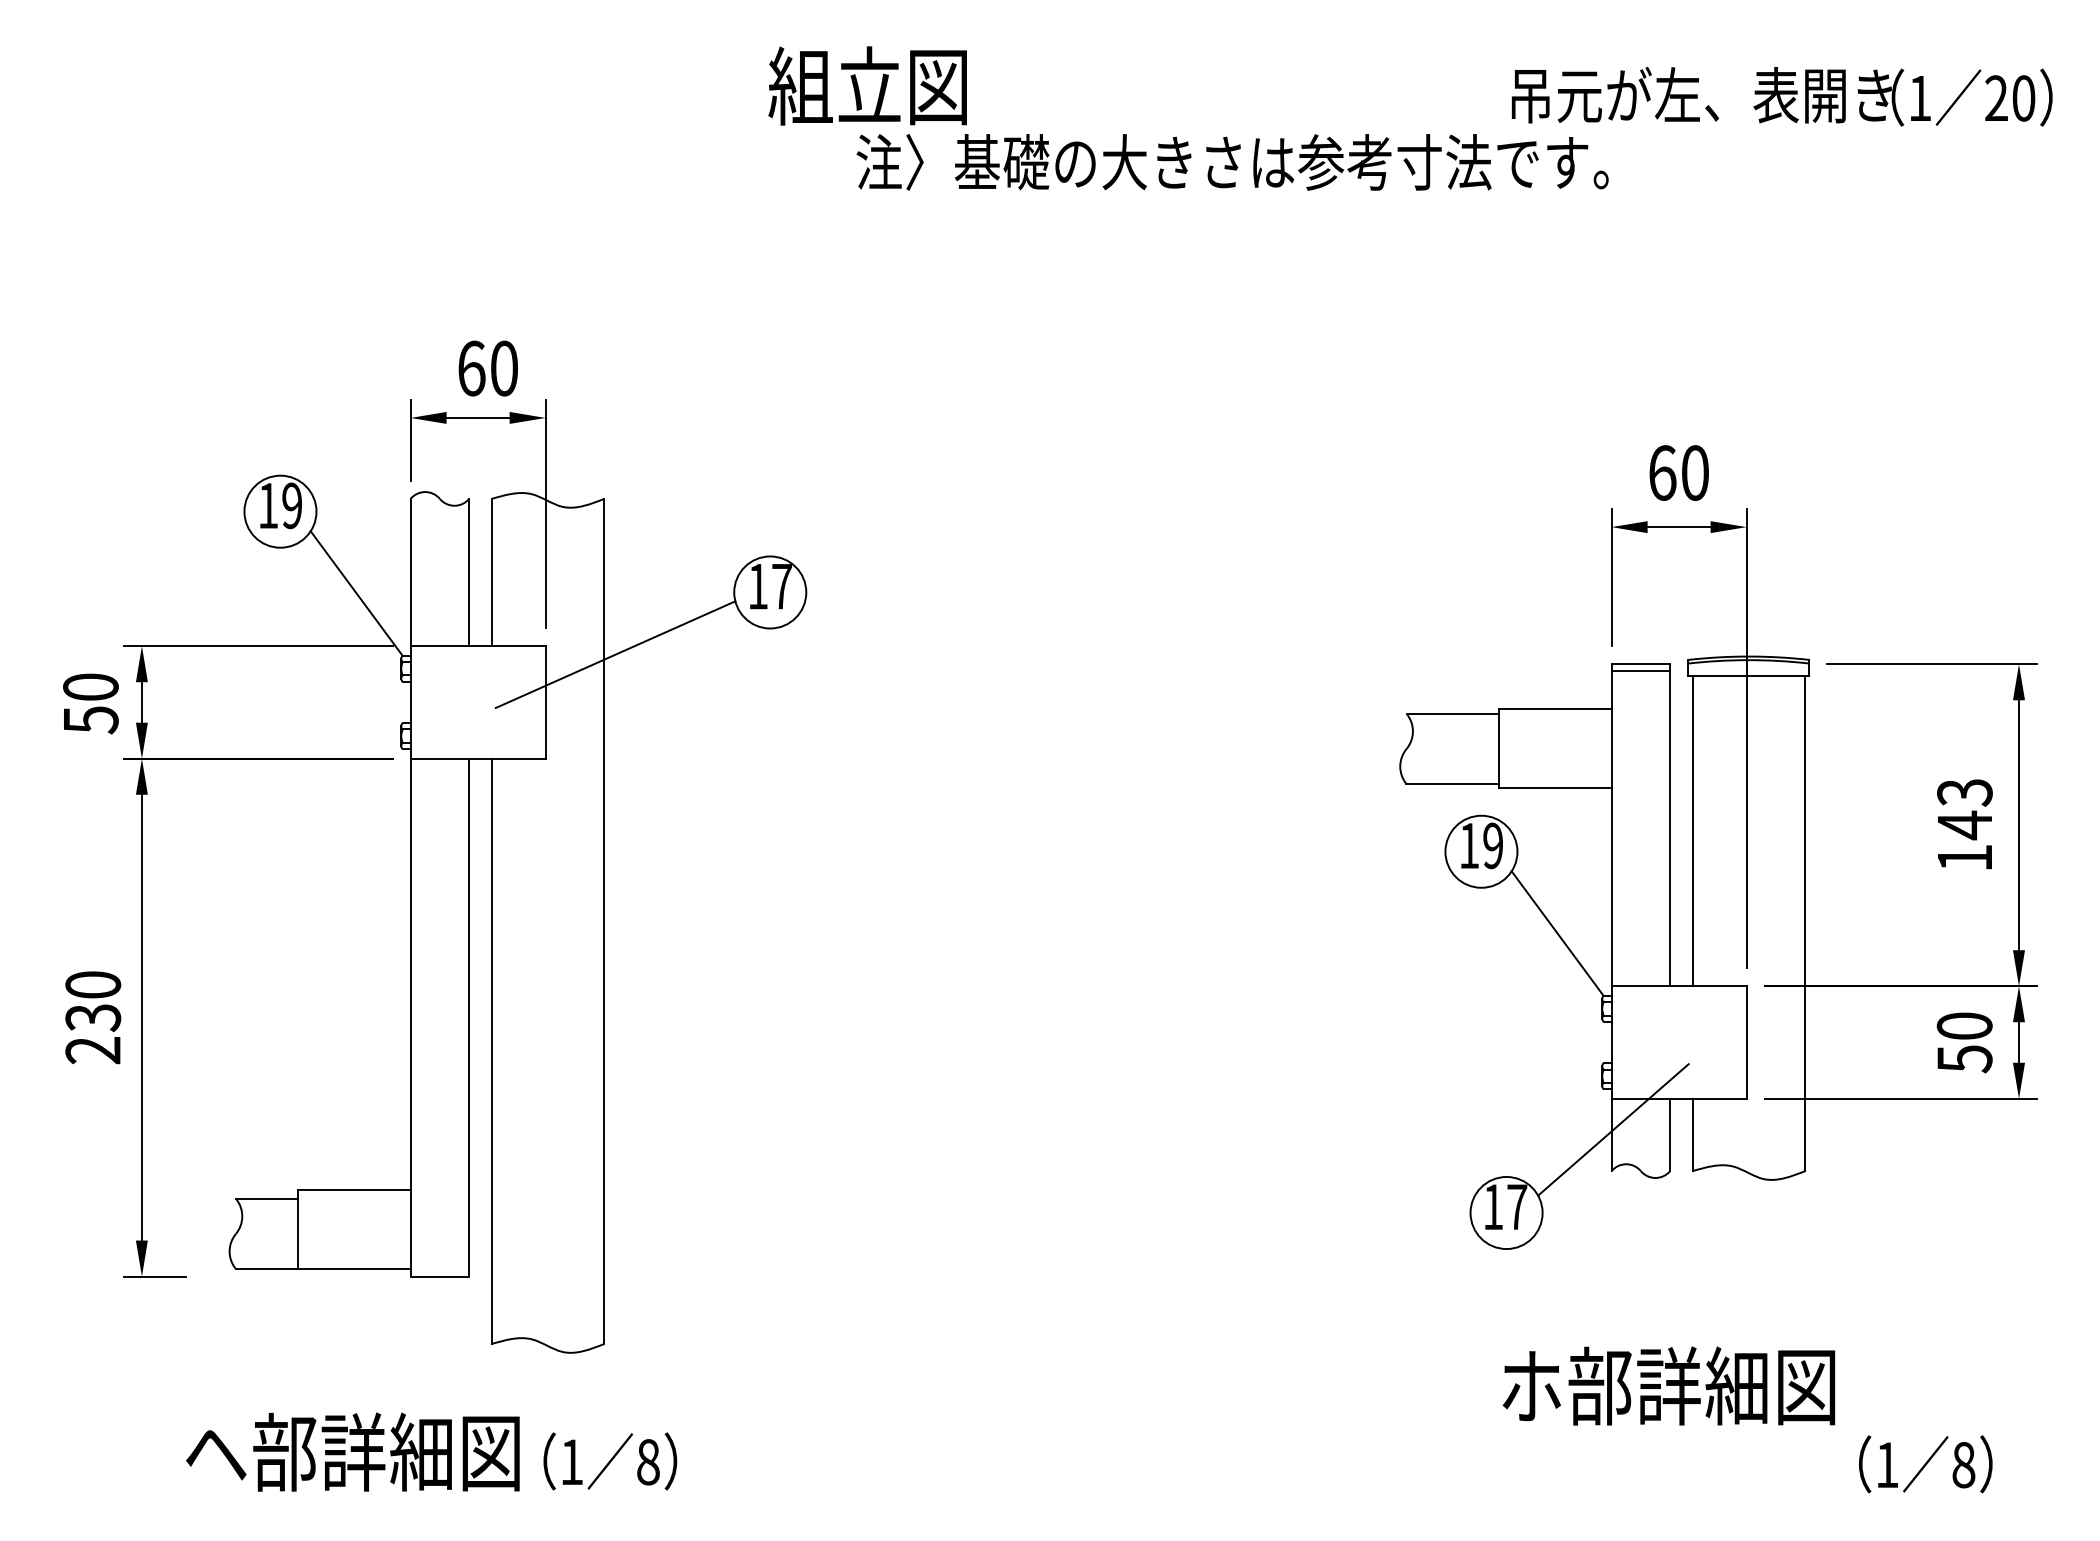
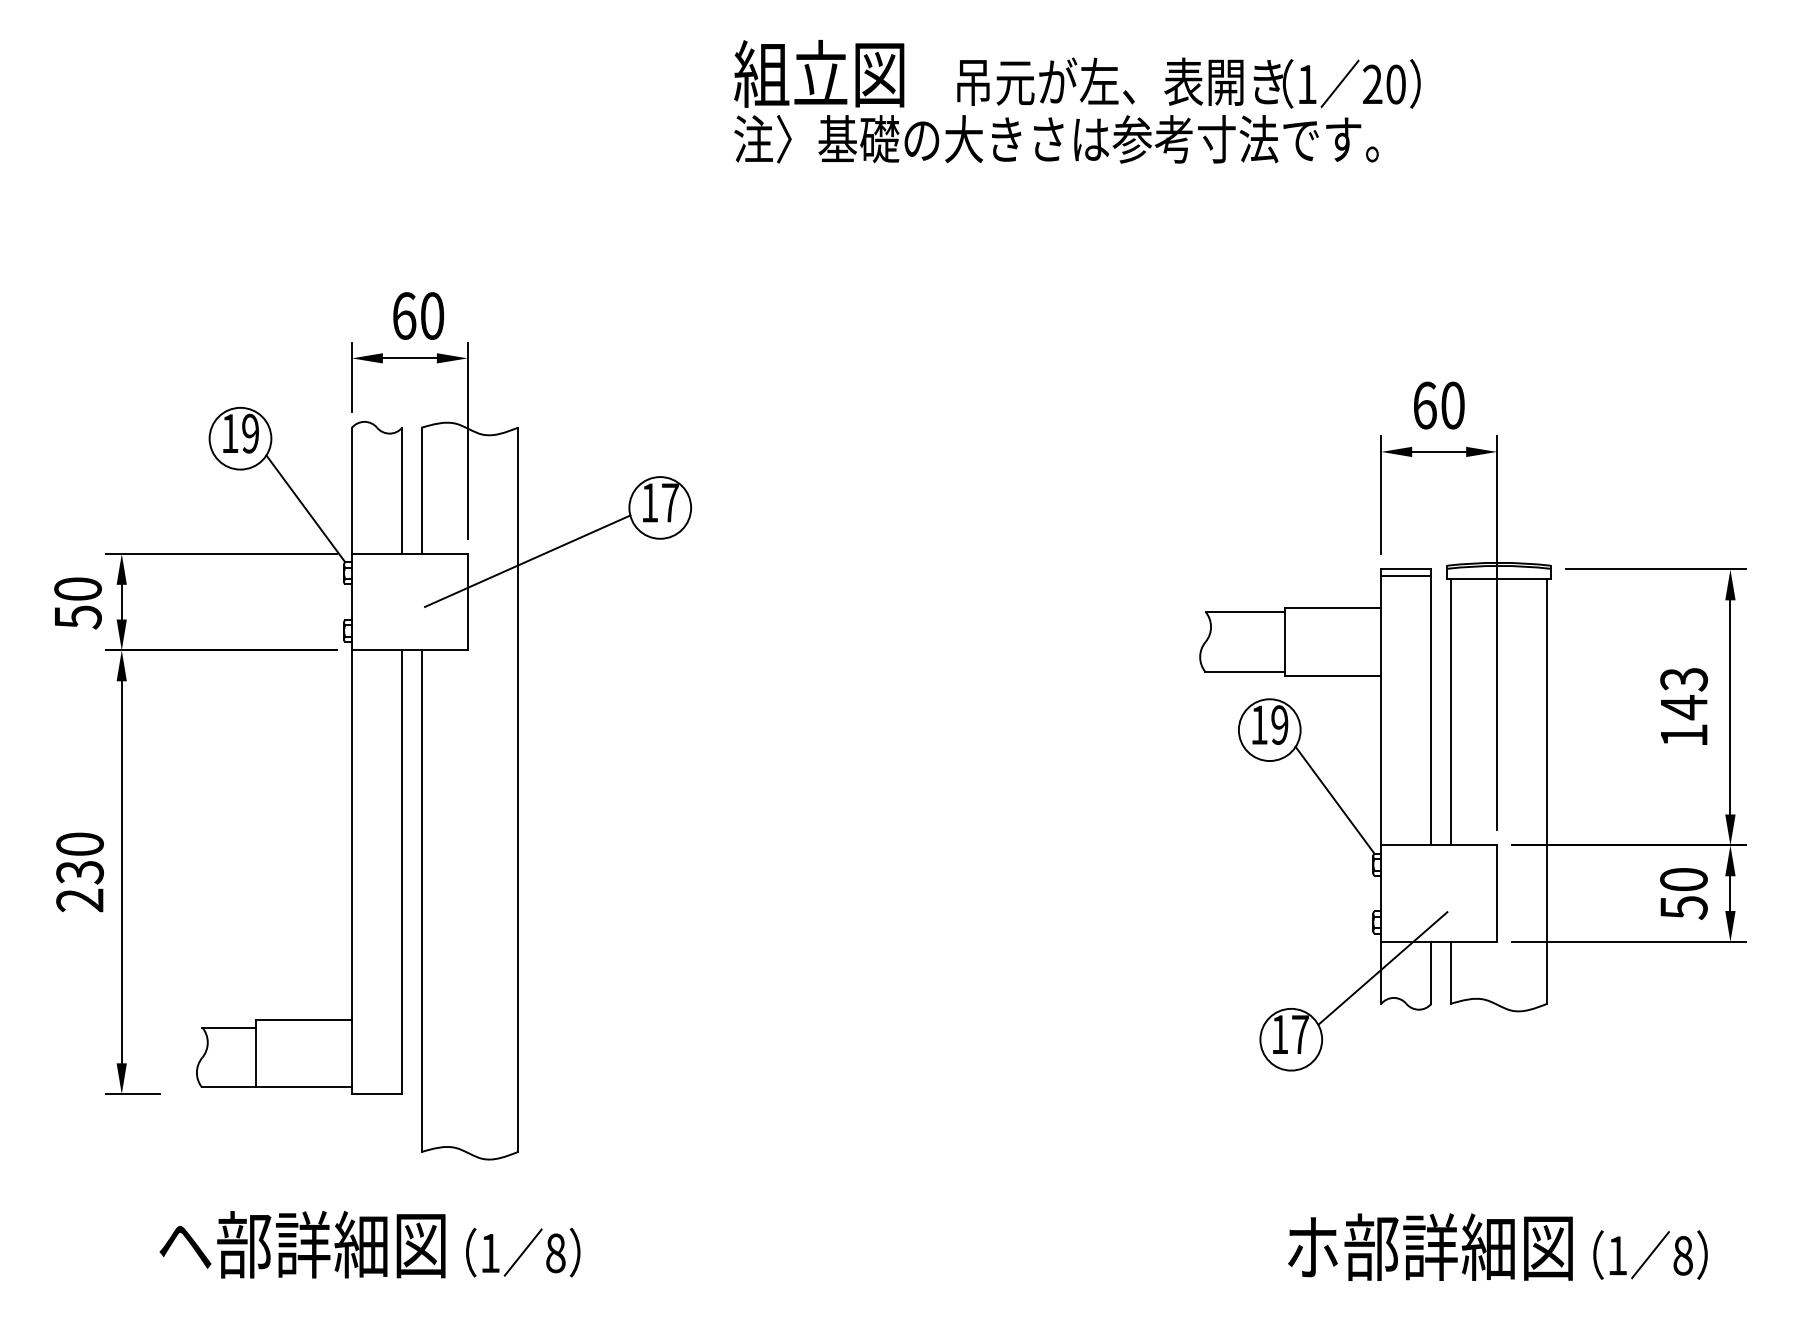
text: (867, 85) -> (819, 73), moved
text: (1781, 96) -> (1188, 82), moved
text: (1668, 1385) -> (1430, 1246), moved

